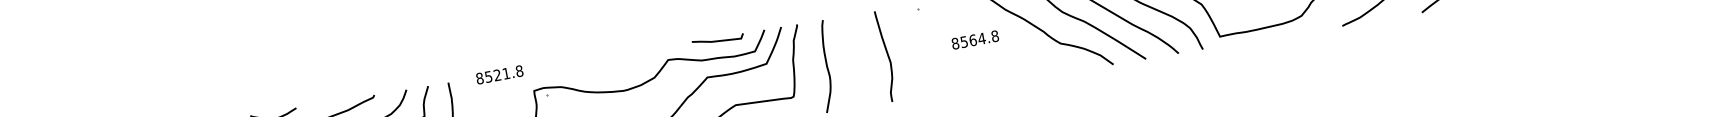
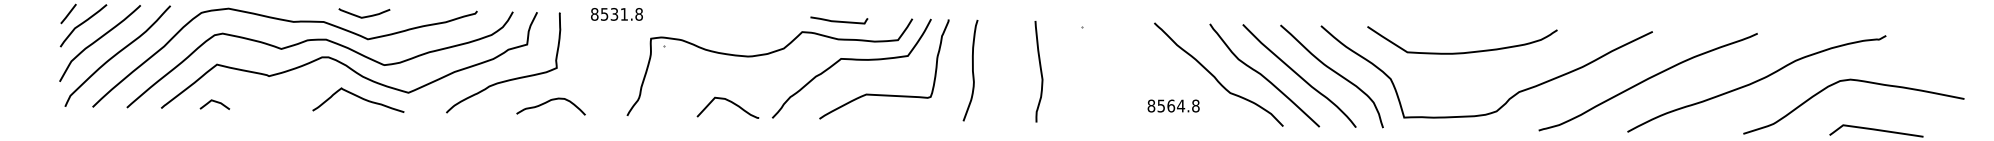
curve: (718, 39) -> (839, 20), moved
text: (975, 39) -> (1173, 105), moved
text: (497, 75) -> (614, 14), 8521.8 -> 8531.8

